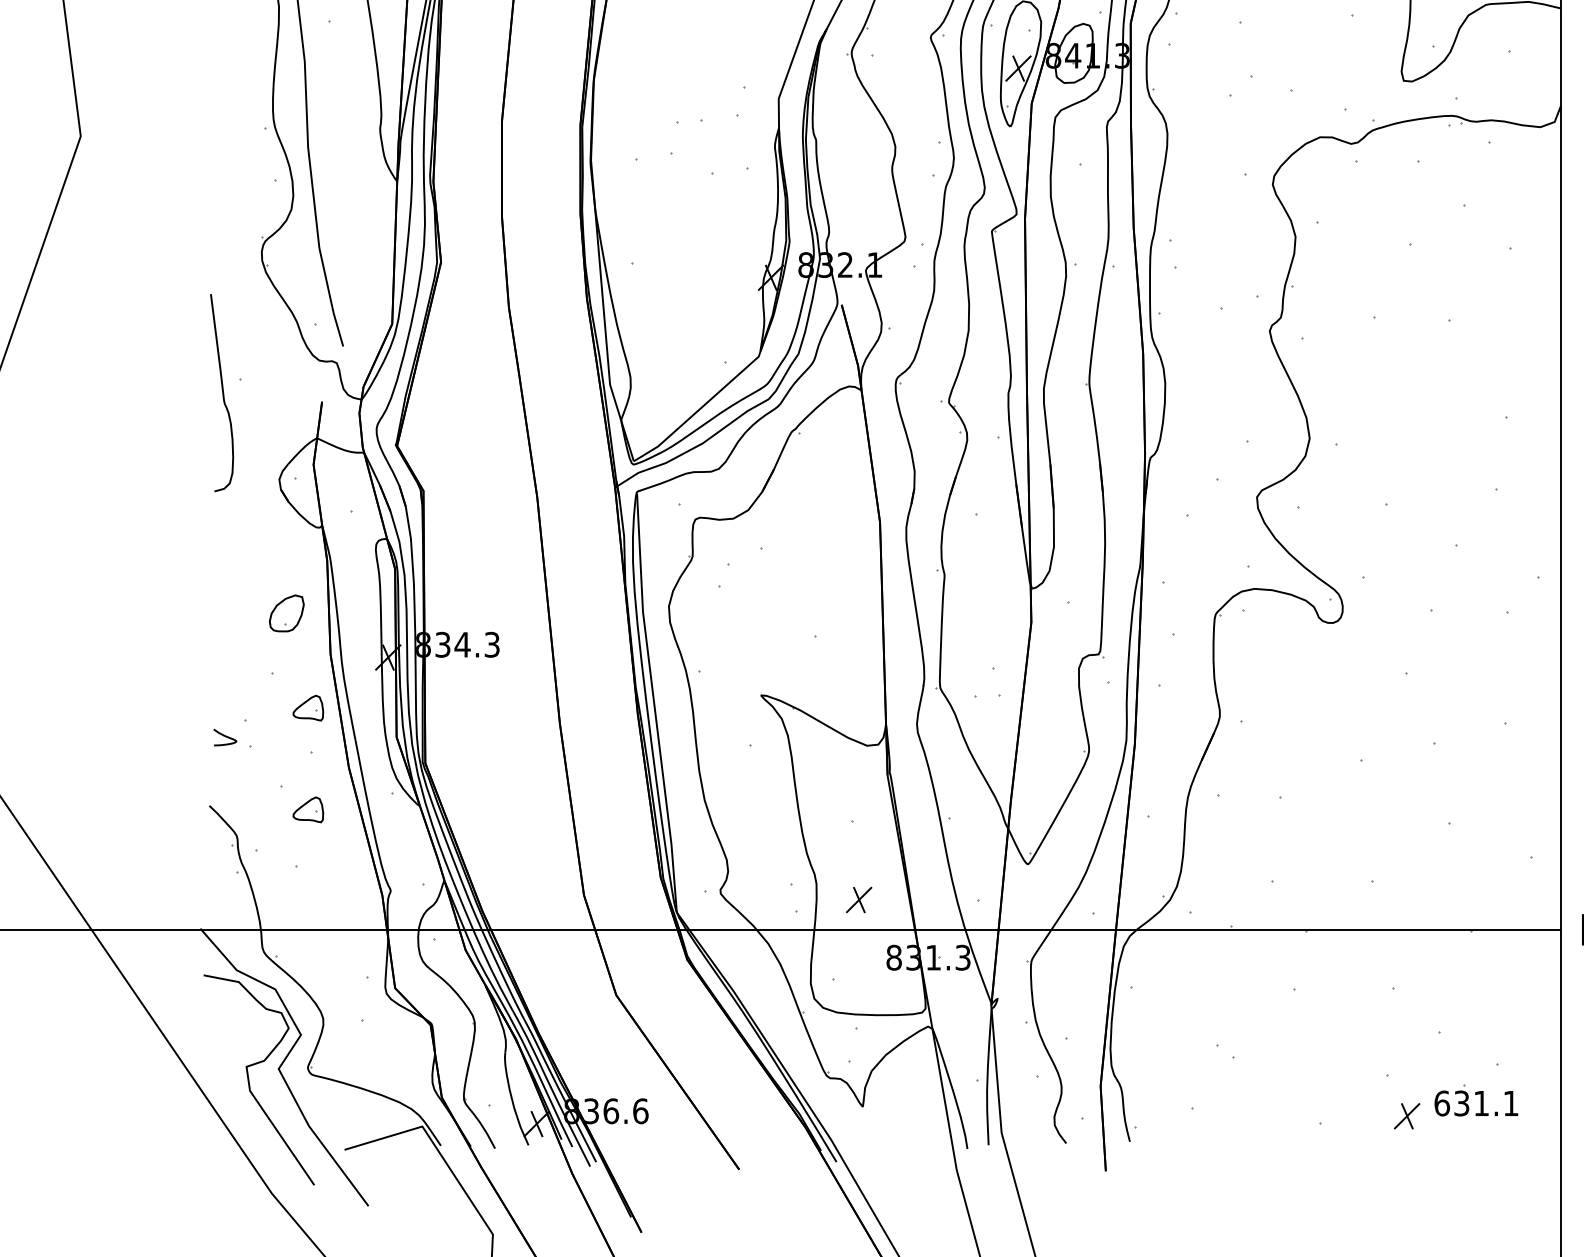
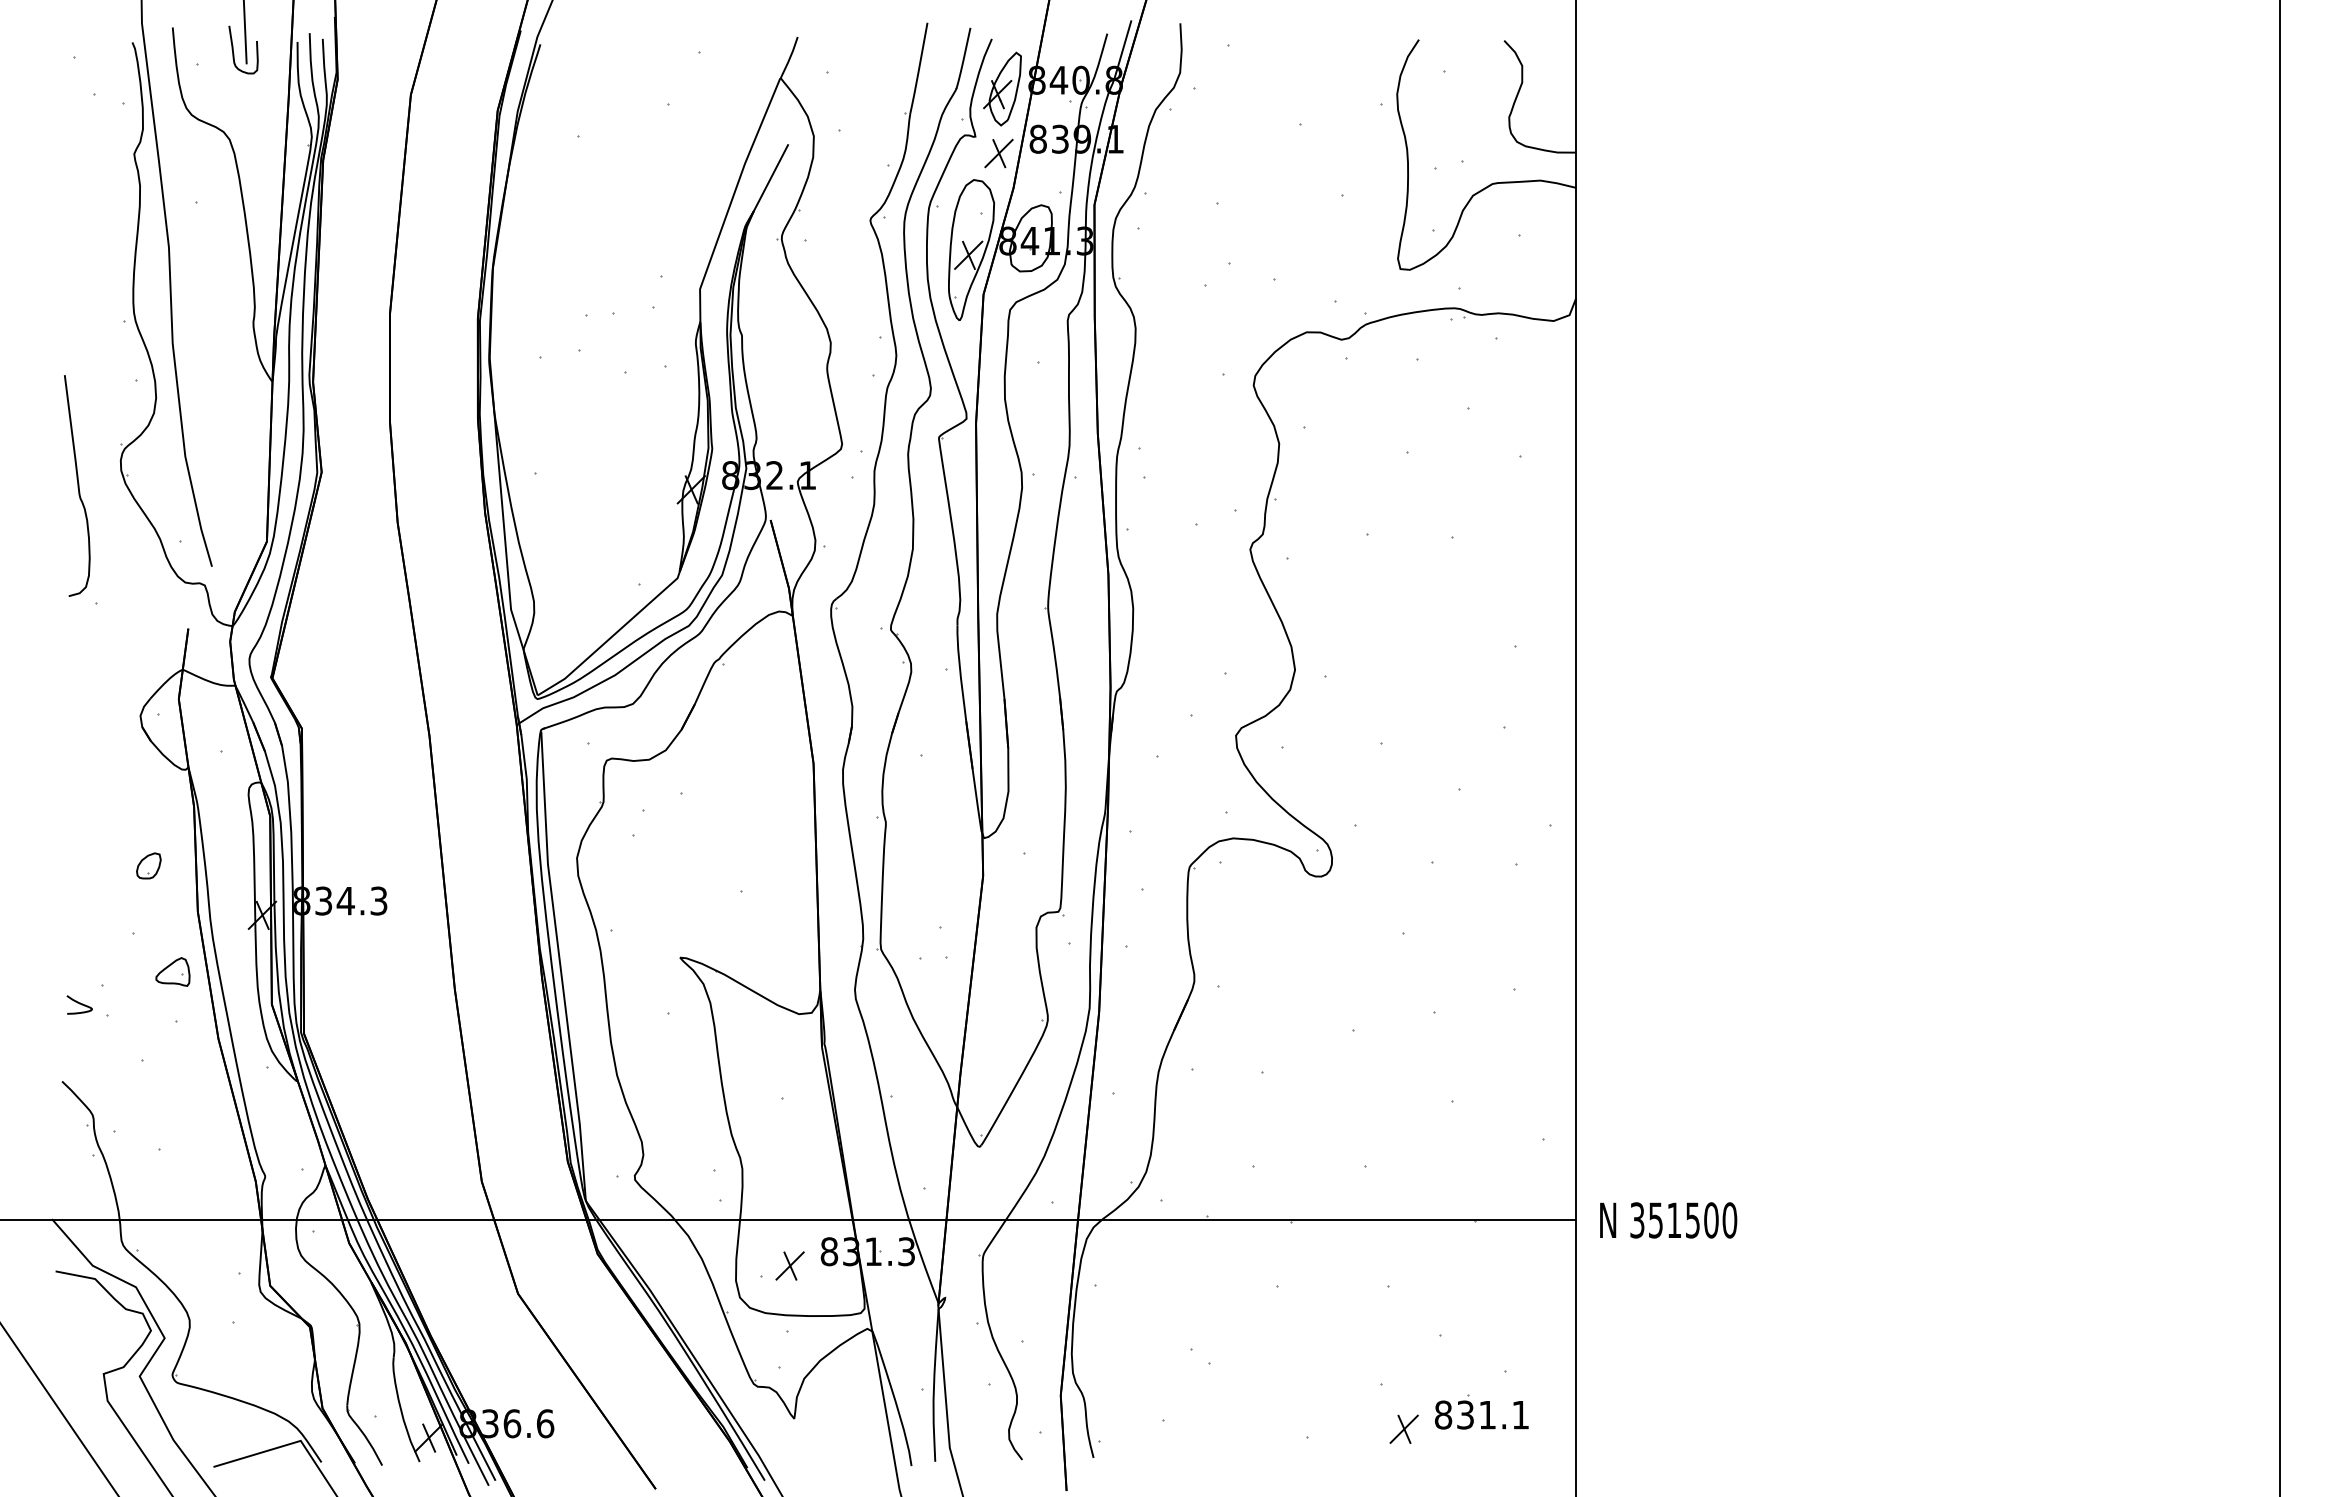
curve: (222, 392) -> (77, 485), moved
part: (286, 613) -> (148, 865), size x0.62
part: (307, 809) -> (172, 1085), removed
part: (858, 899) -> (789, 1265), moved
text: (1442, 1103) -> (1443, 1414), 631.1 -> 831.1

